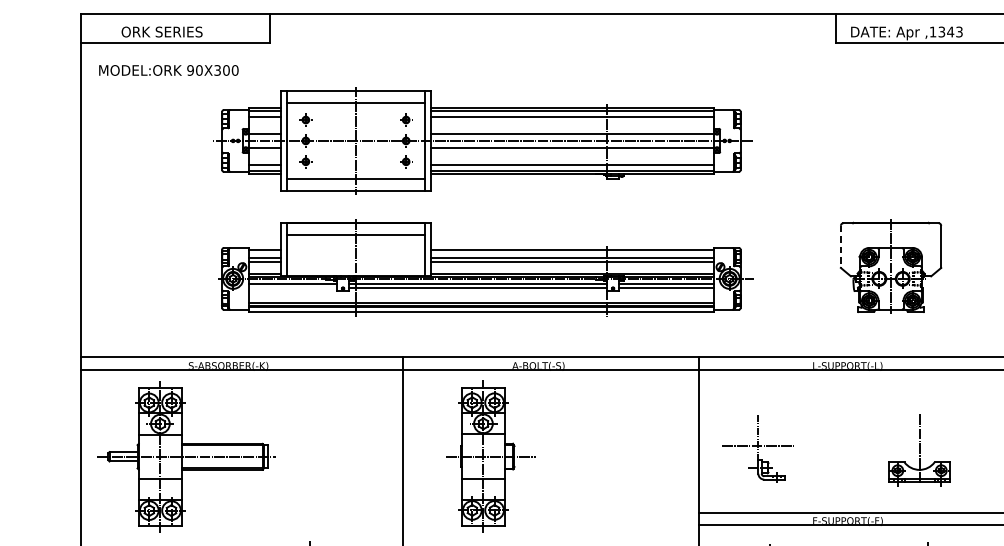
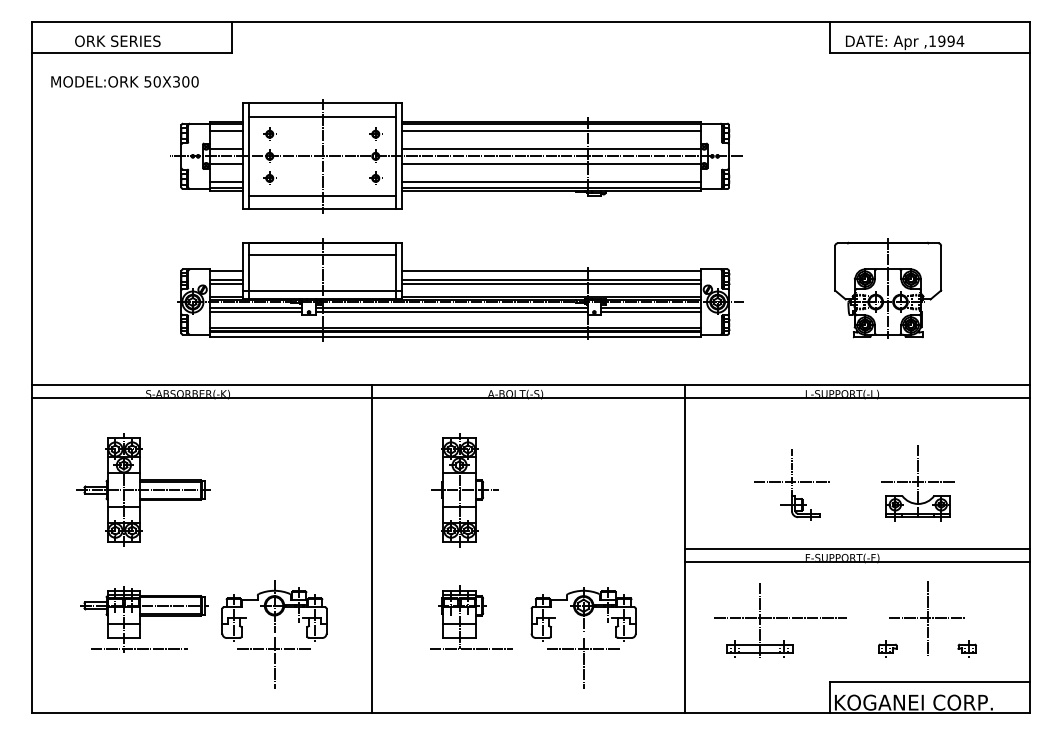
text: (951, 32) -> (951, 41), ,1343 -> ,1994
text: (190, 70) -> (147, 81), 90X300 -> 50X300
line: (841, 247) -> (835, 268), dashed -> solid
line: (355, 267) -> (322, 290), added
line: (292, 287) -> (255, 311), added
part: (757, 448) -> (791, 484), moved
line: (919, 448) -> (918, 481), added
part: (186, 456) -> (143, 489), size x0.71
part: (490, 457) -> (464, 490), size x0.71

